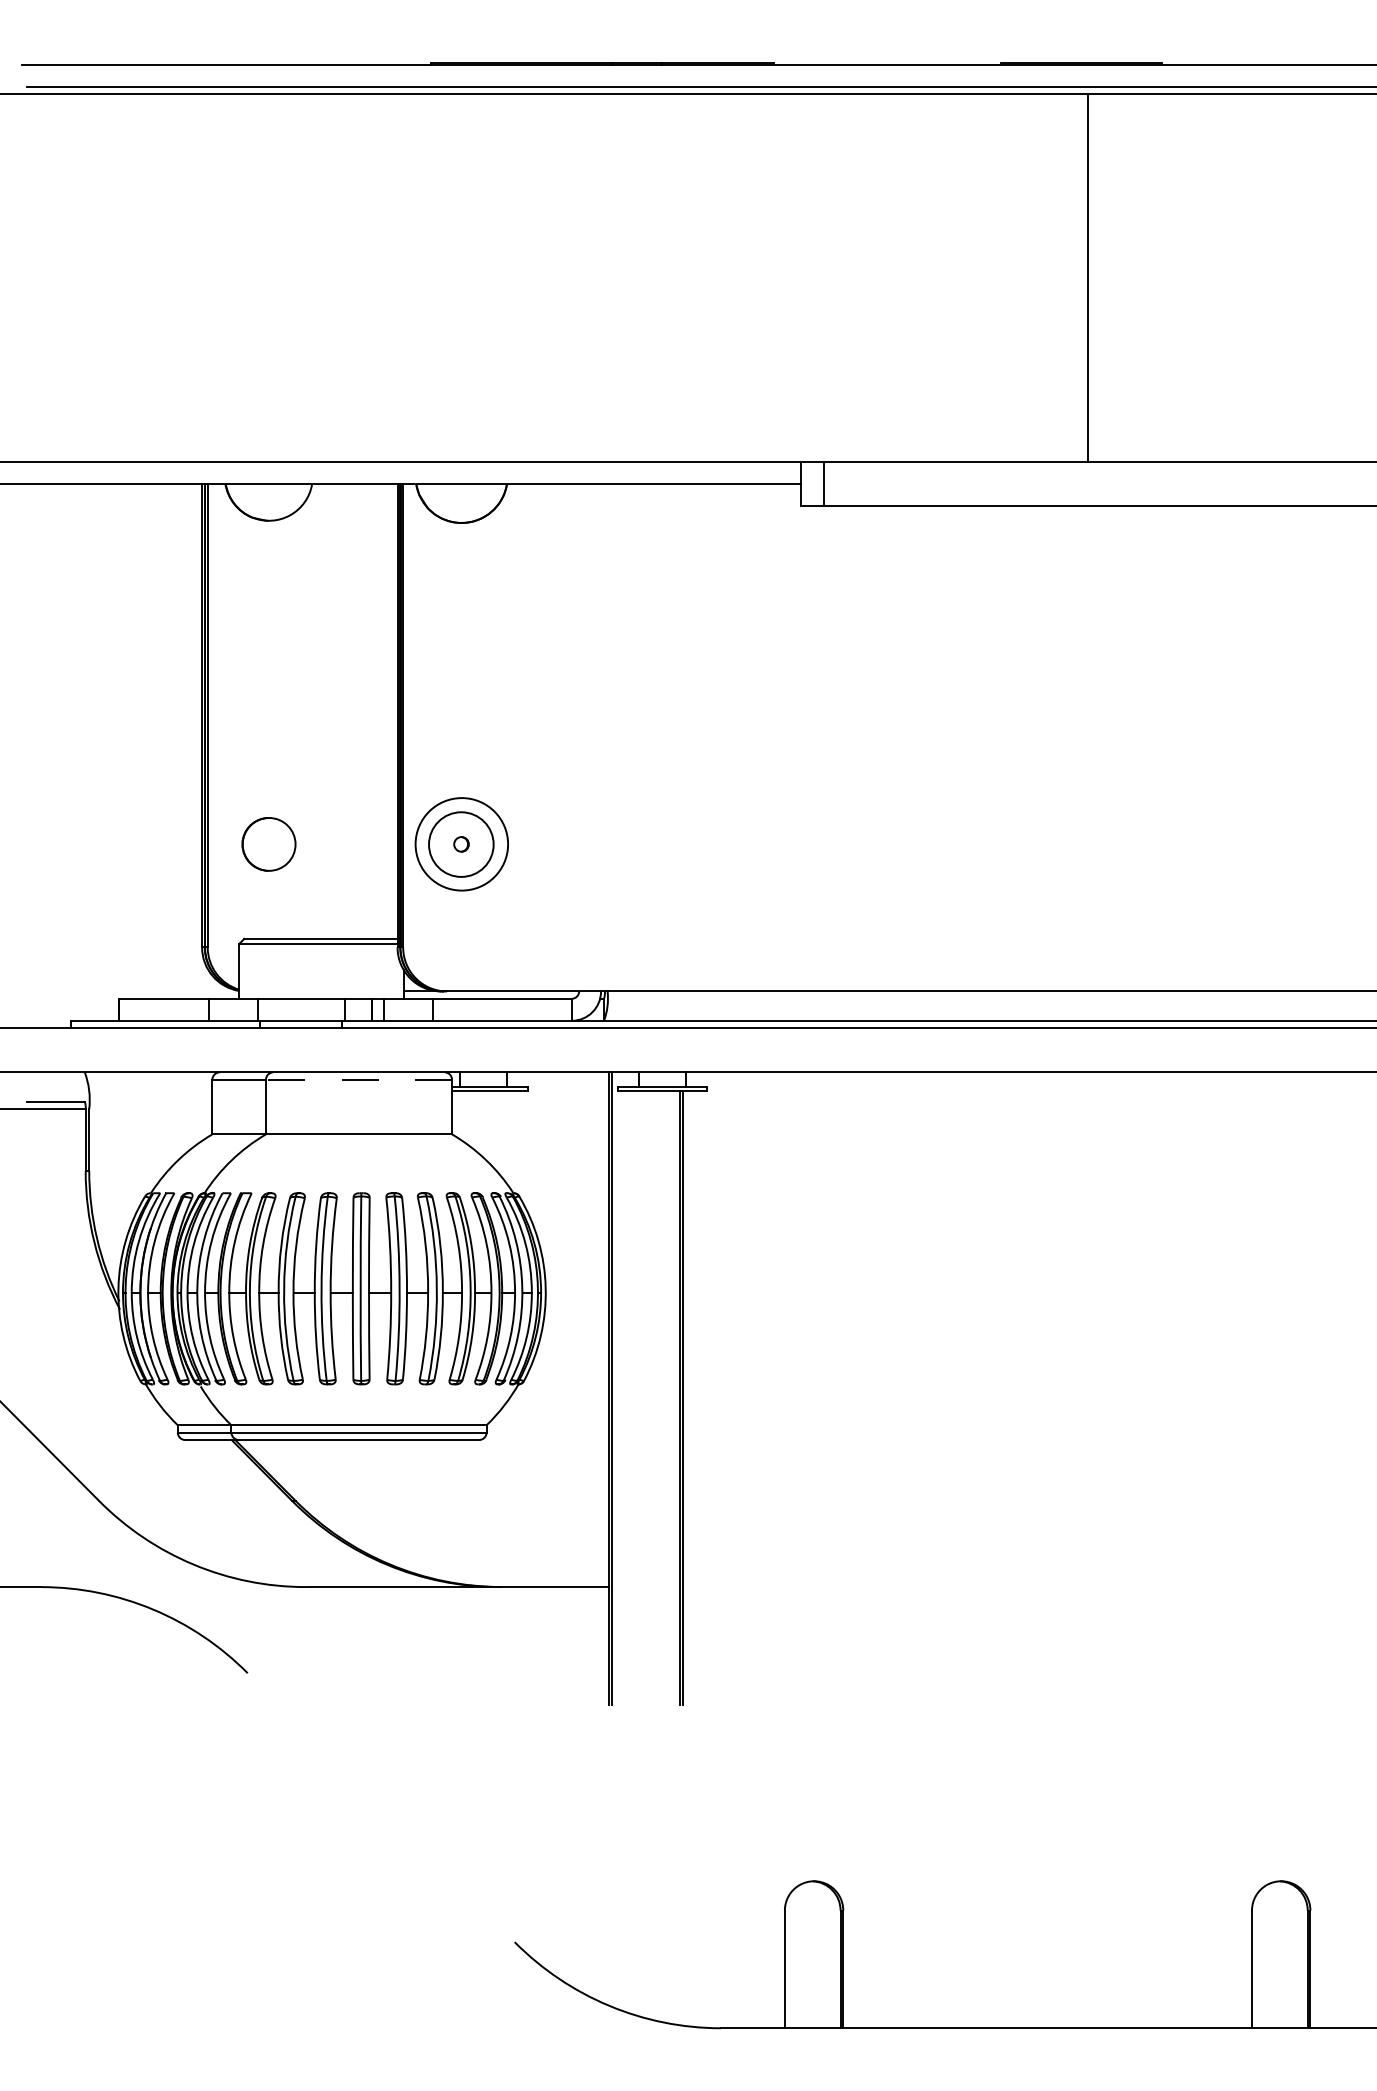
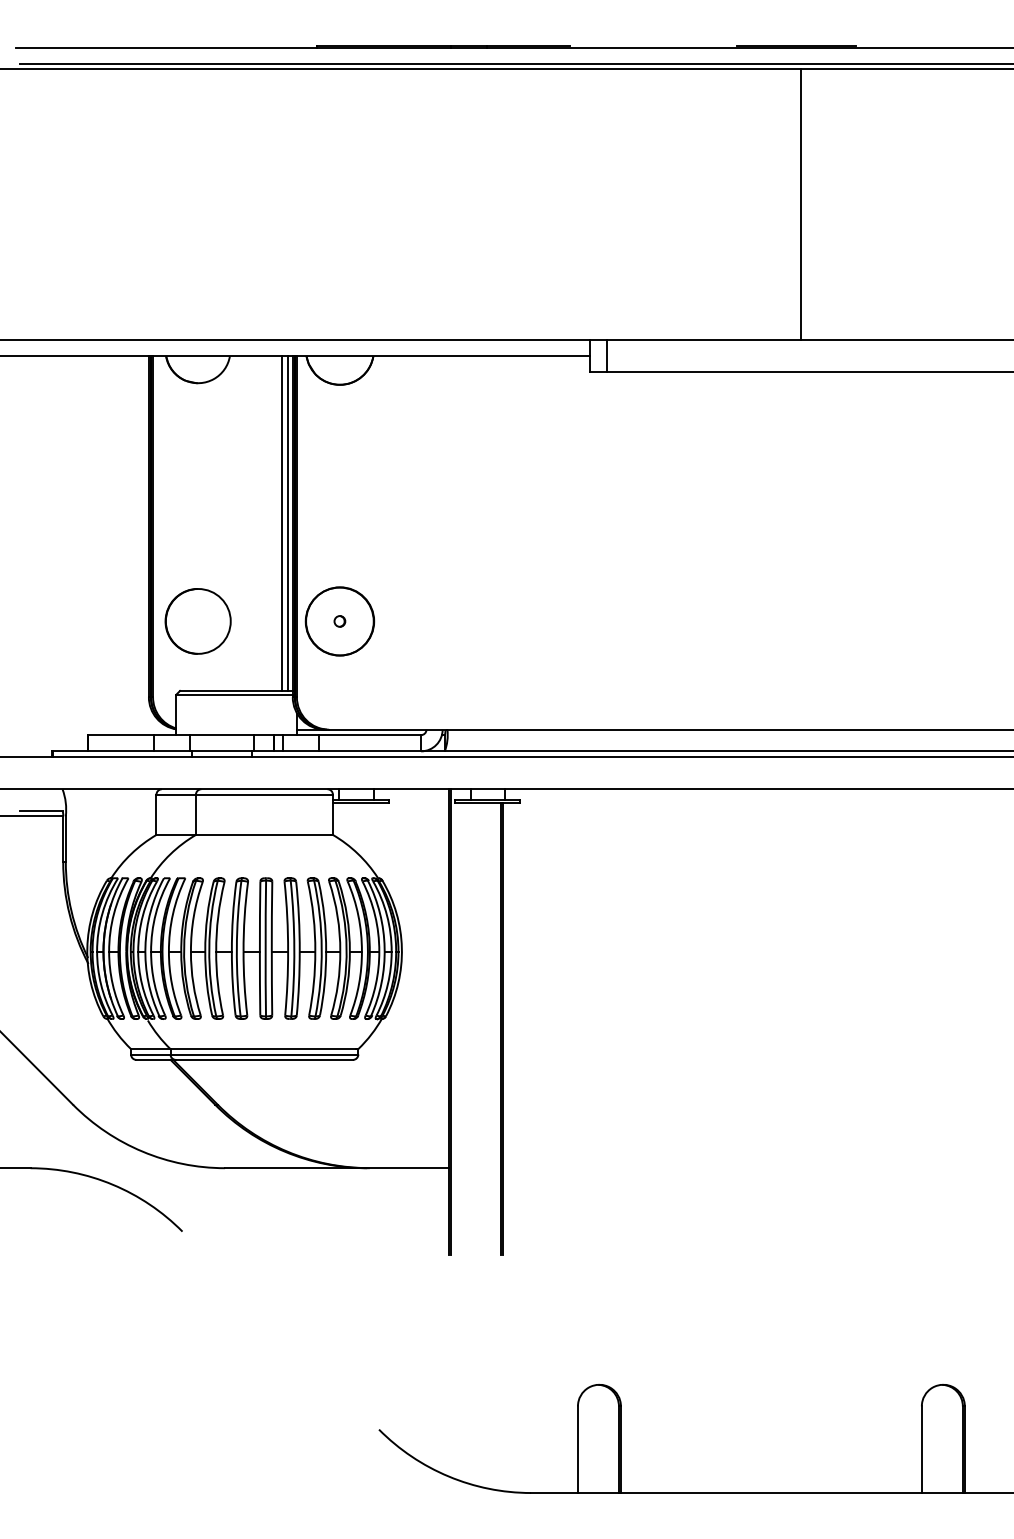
line: (382, 711) -> (281, 523), added
line: (391, 711) -> (288, 523), added
part: (268, 844) -> (197, 621), size x1.67
circle: (461, 844) -> (339, 621), size x1.43
line: (358, 1079) -> (264, 794), dashed -> solid

